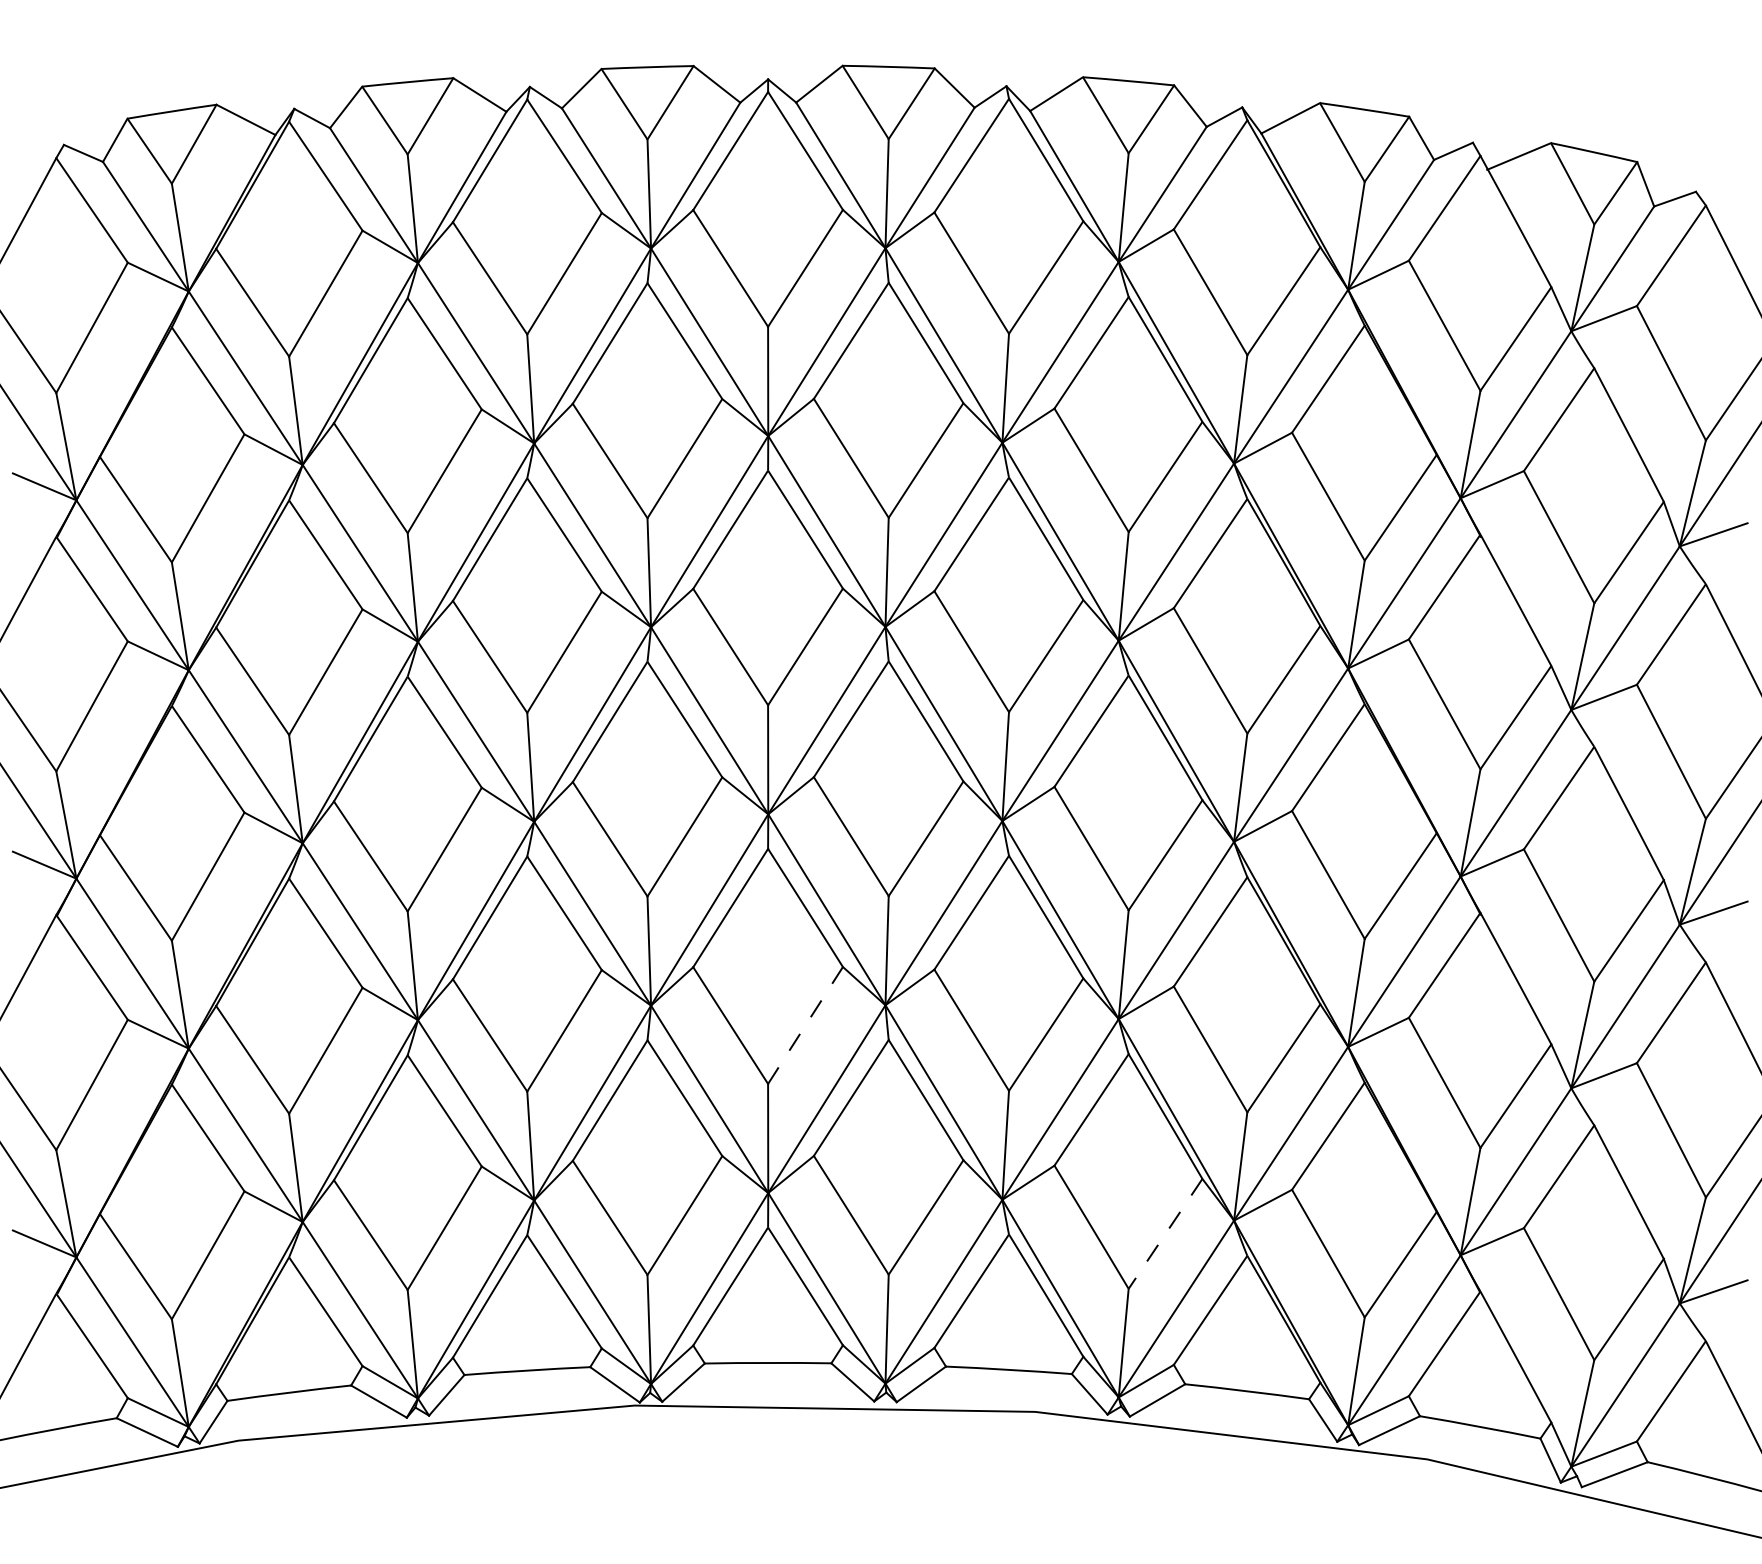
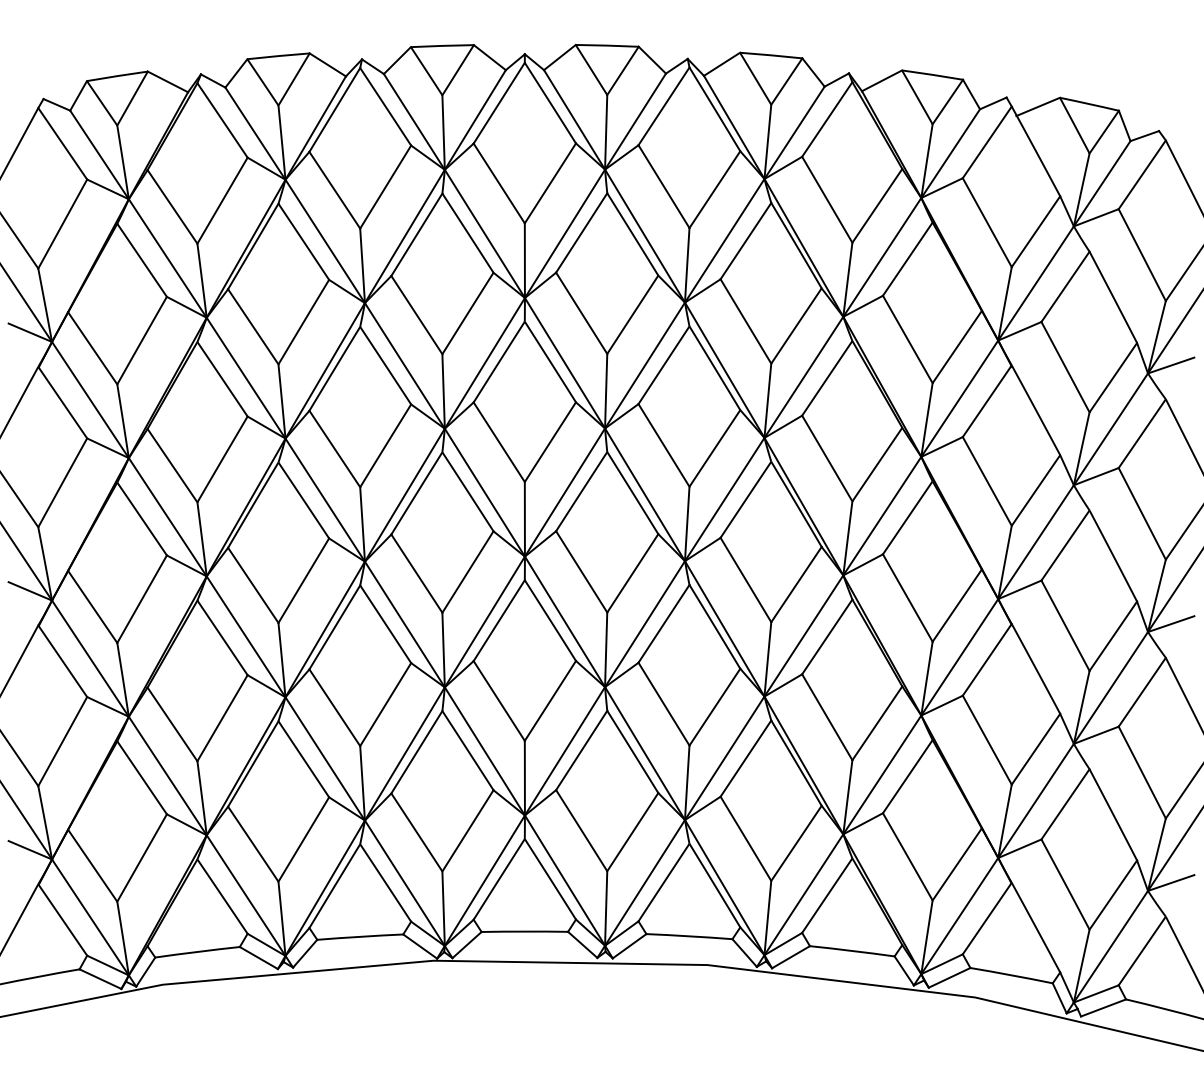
line: (805, 1026) -> (550, 701), dashed -> solid
line: (1165, 1234) -> (796, 843), dashed -> solid

